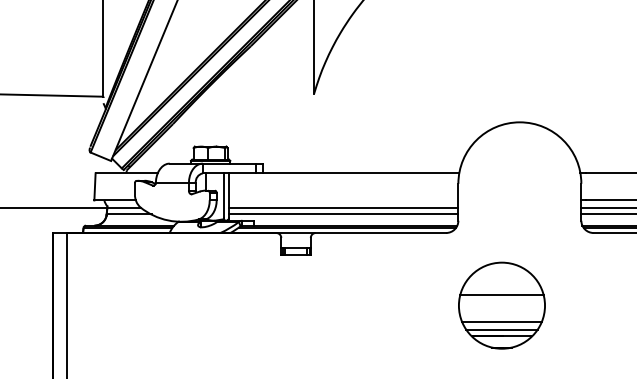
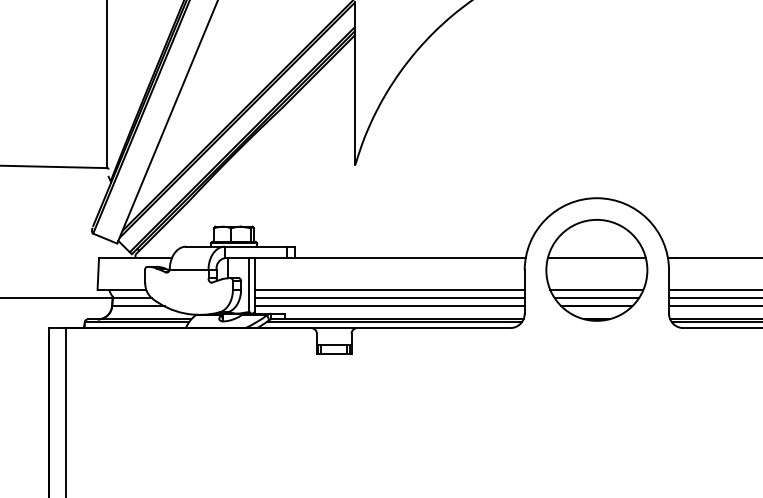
line: (343, 200) -> (389, 289), added
part: (501, 305) -> (596, 270), moved

